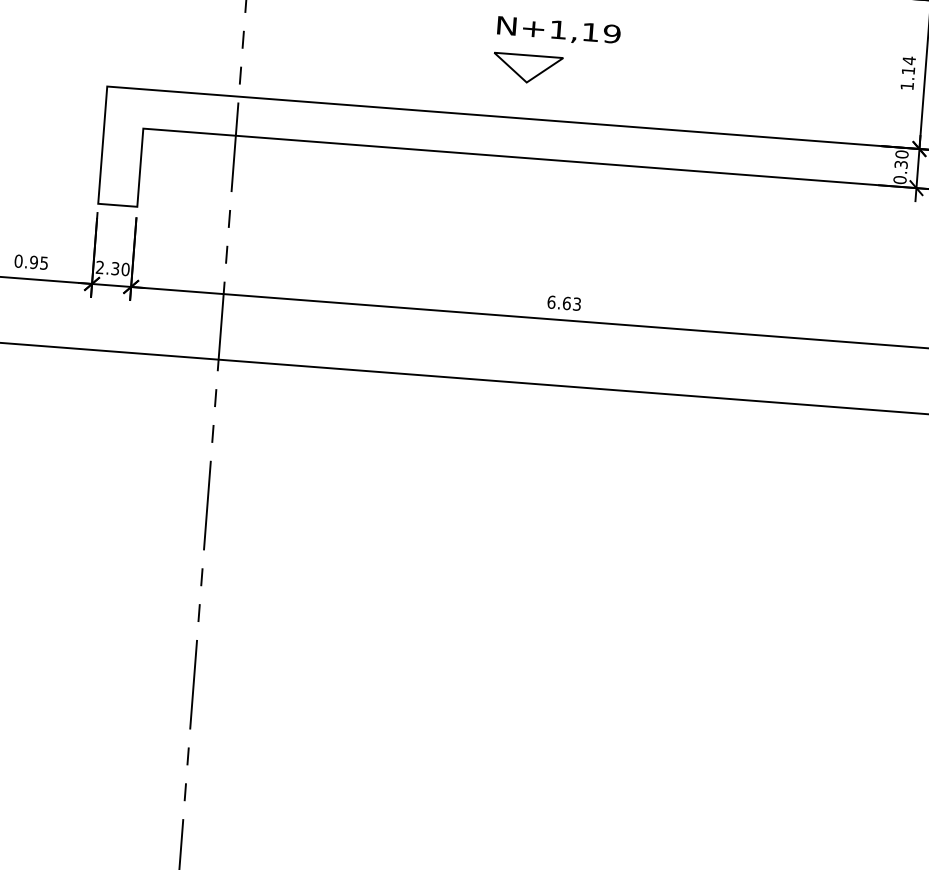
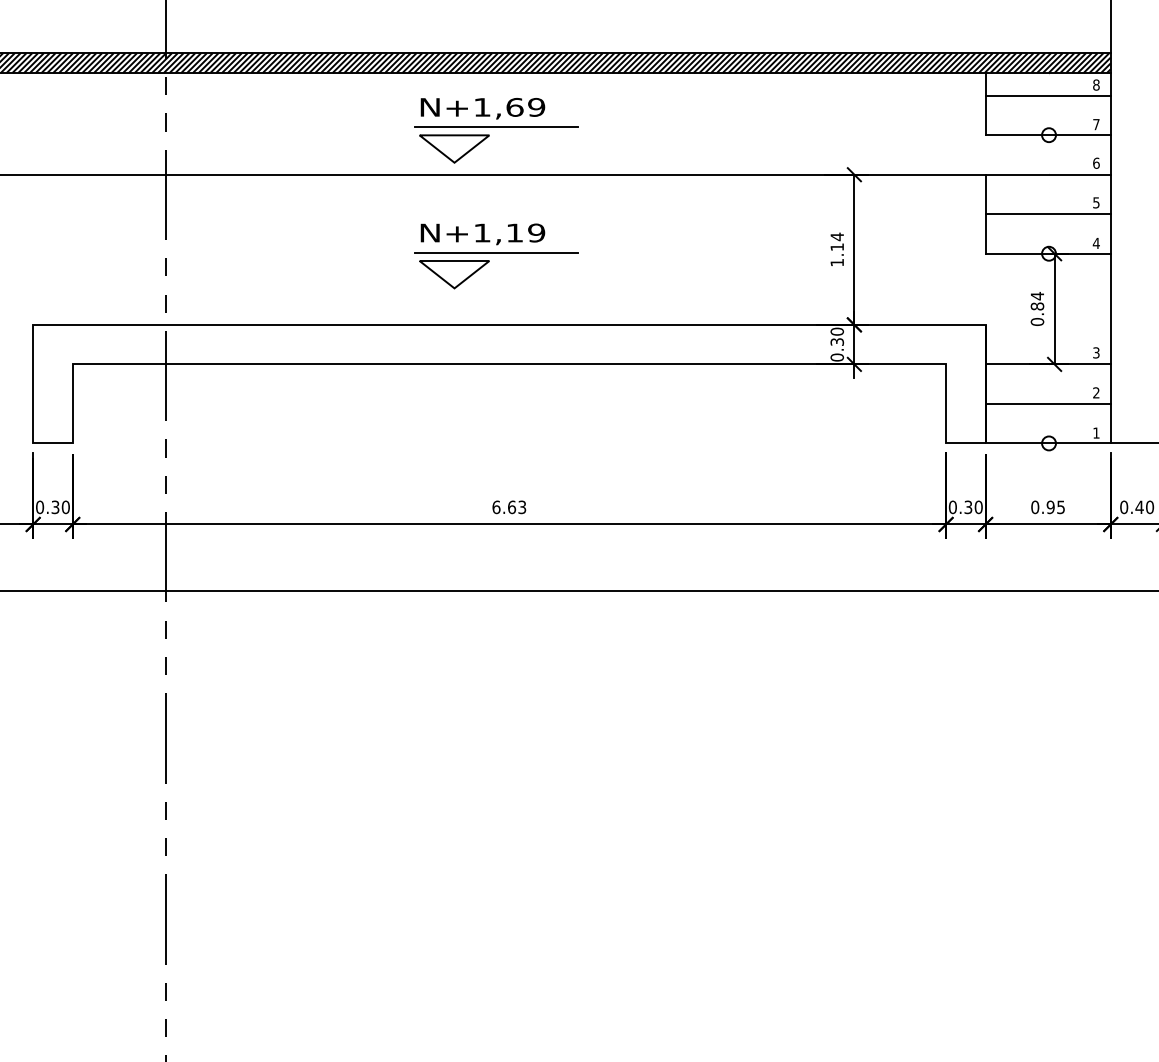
line: (569, 50) -> (495, 252), added
text: (100, 267) -> (40, 507), 2.30 -> 0.30

